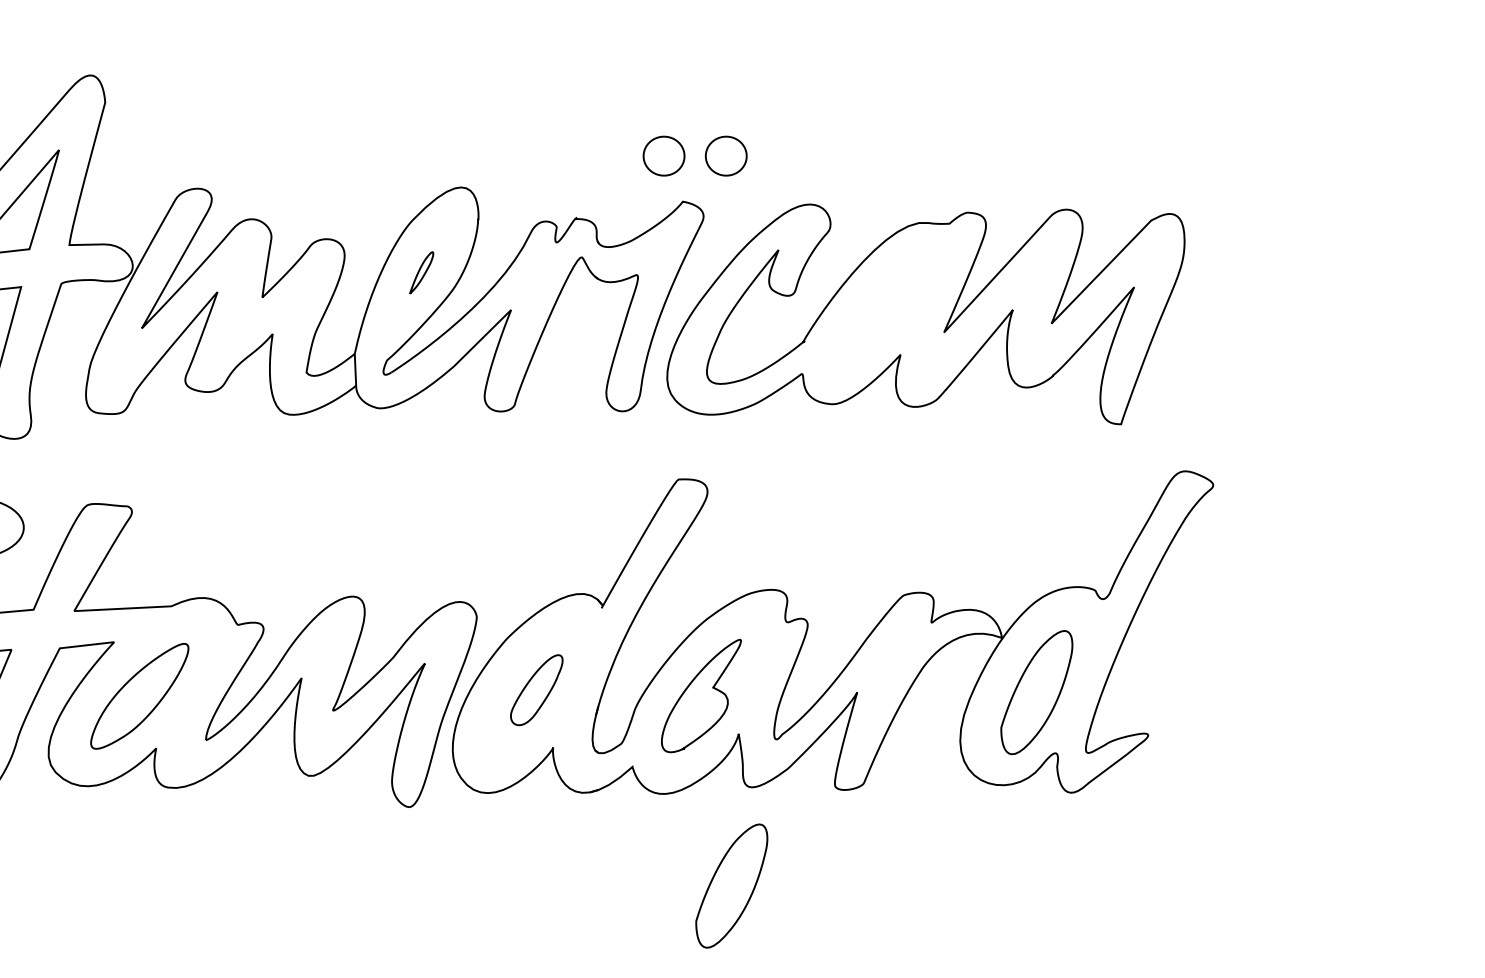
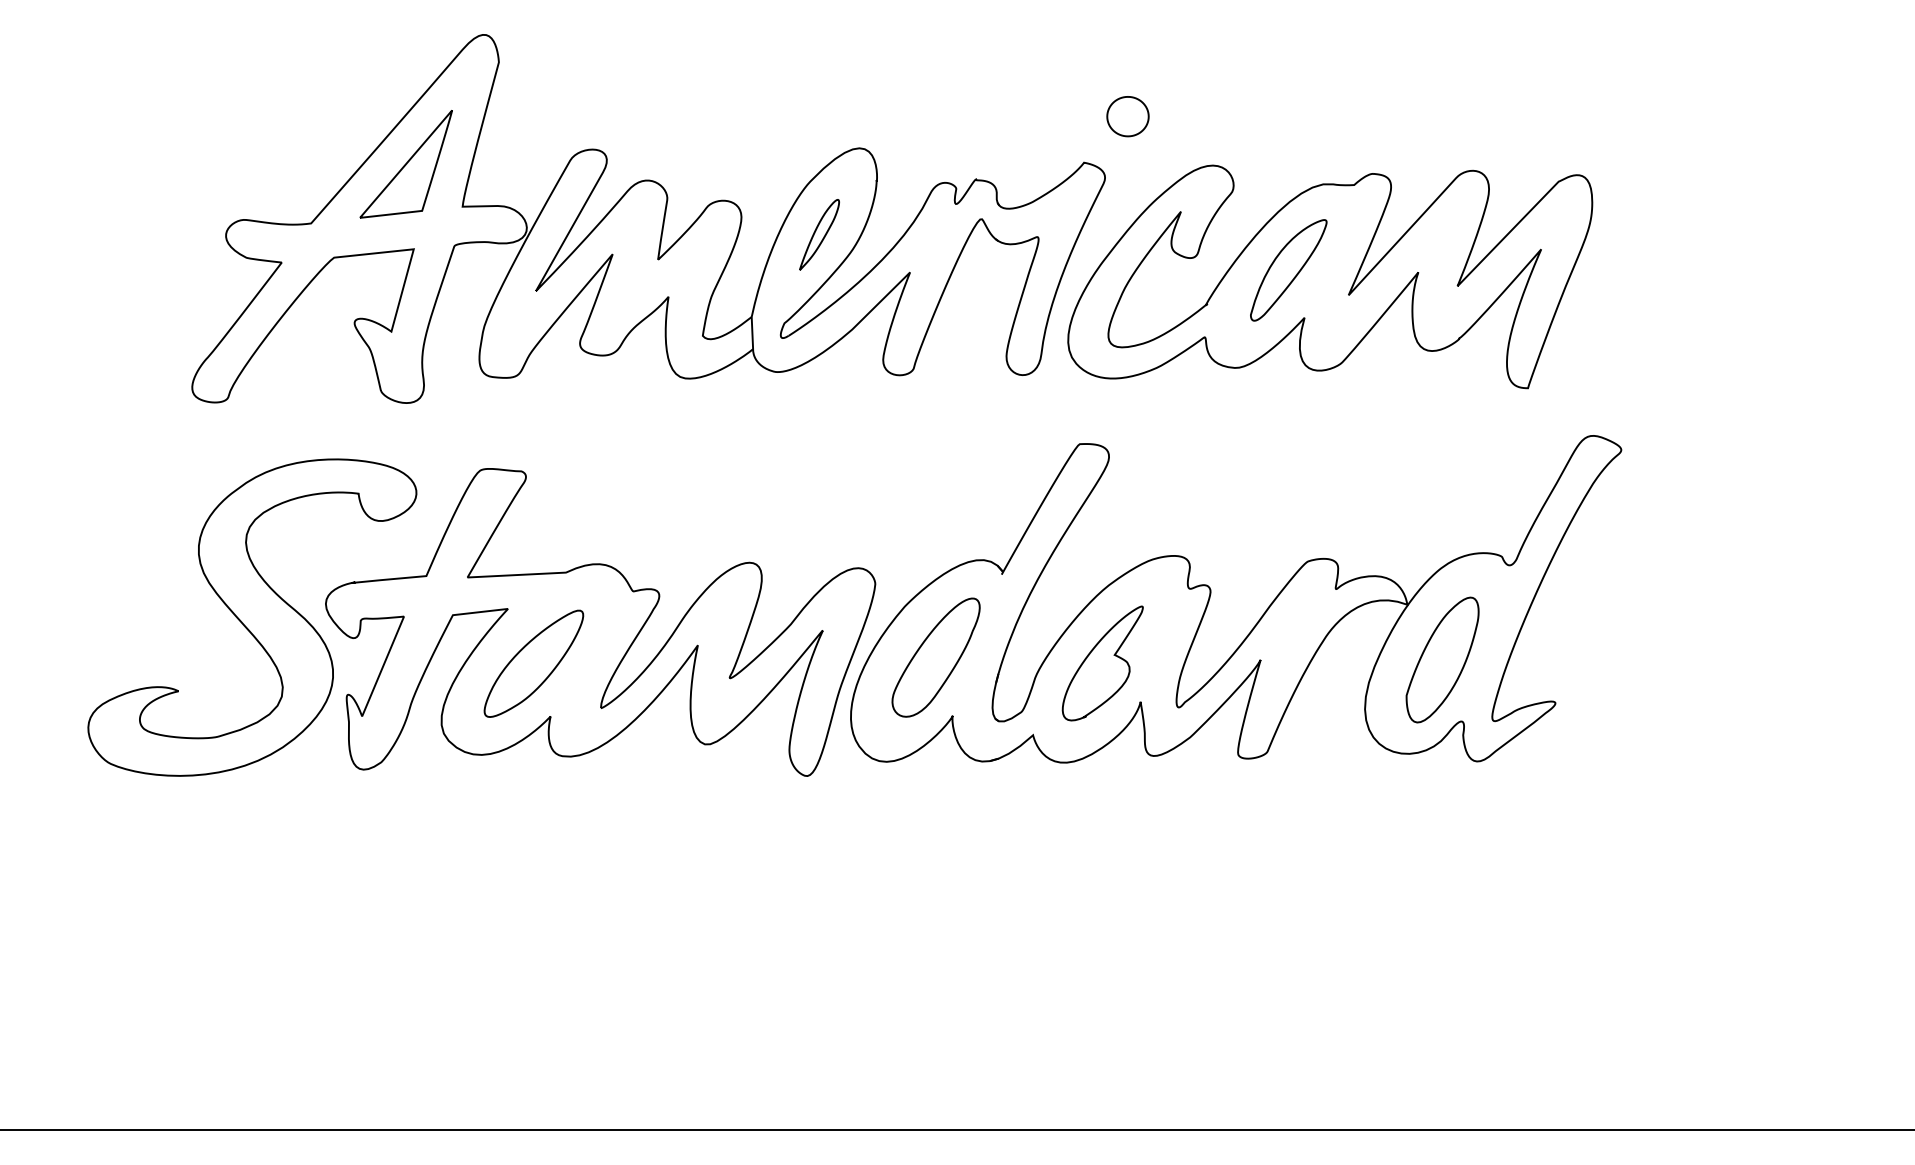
part: (663, 156) -> (1064, 116), removed
part: (421, 272) -> (819, 234), size x1.67
part: (884, 308) -> (1288, 270), added
part: (536, 690) -> (935, 657), size x1.67
part: (731, 885) -> (1133, 855), removed

